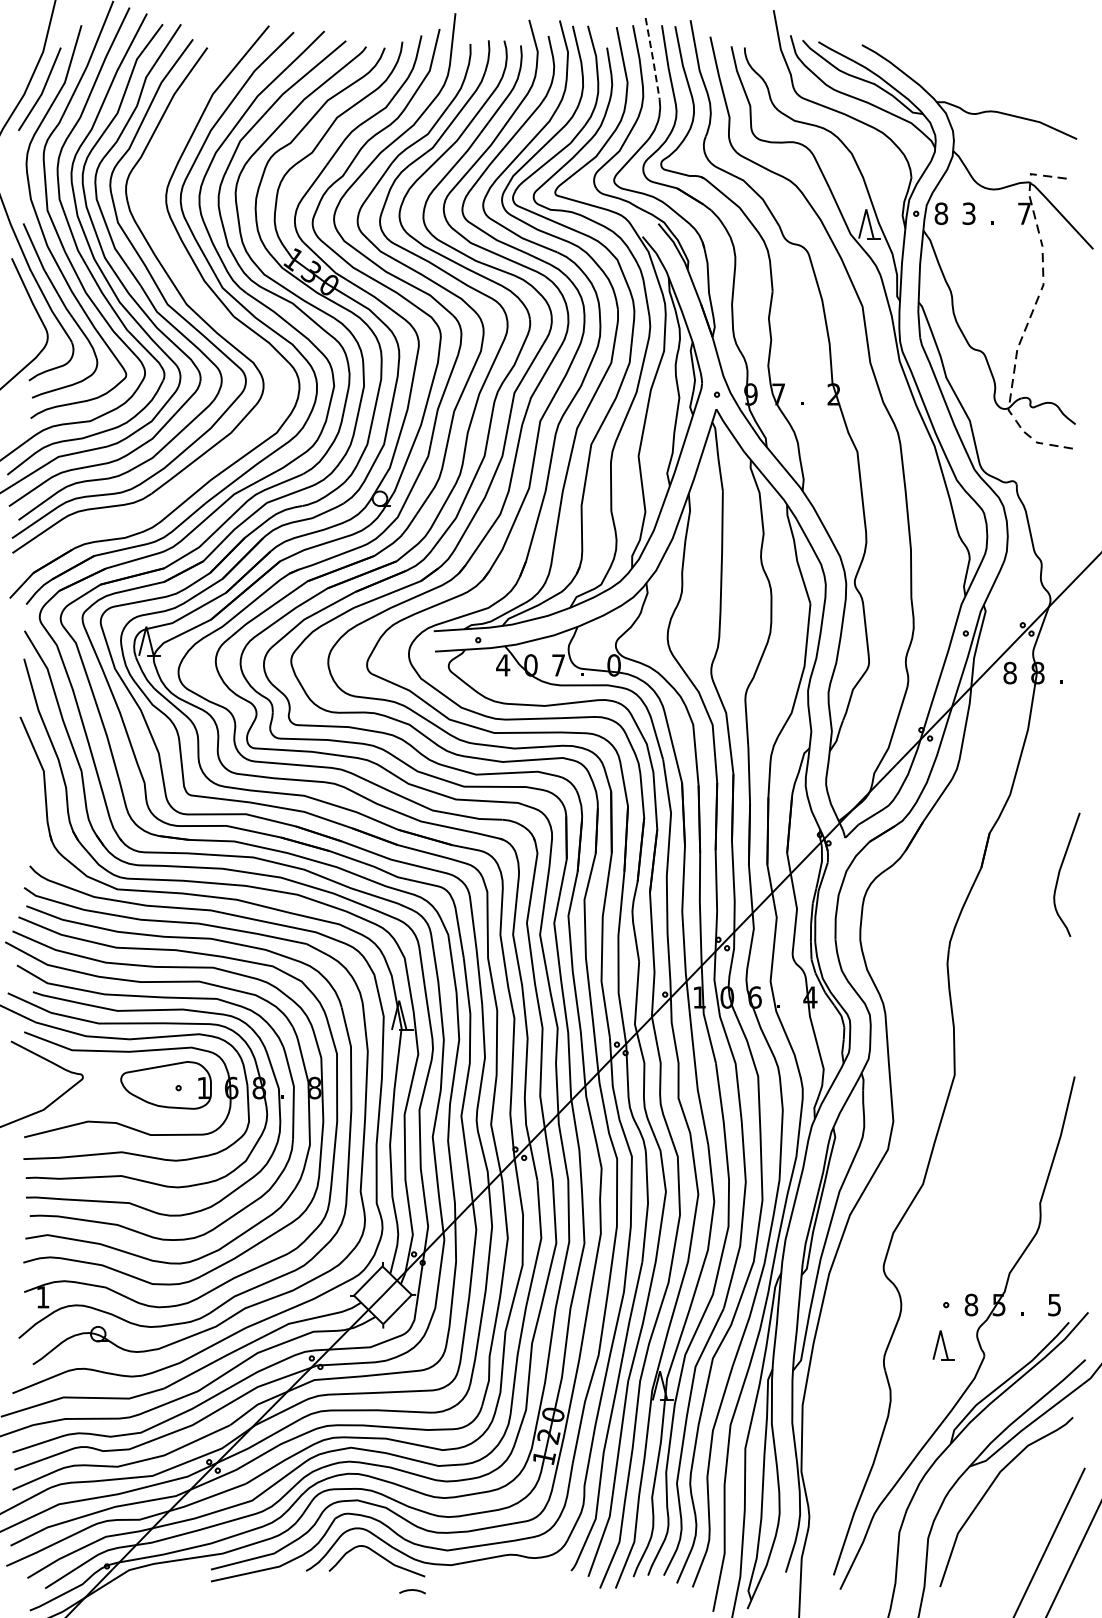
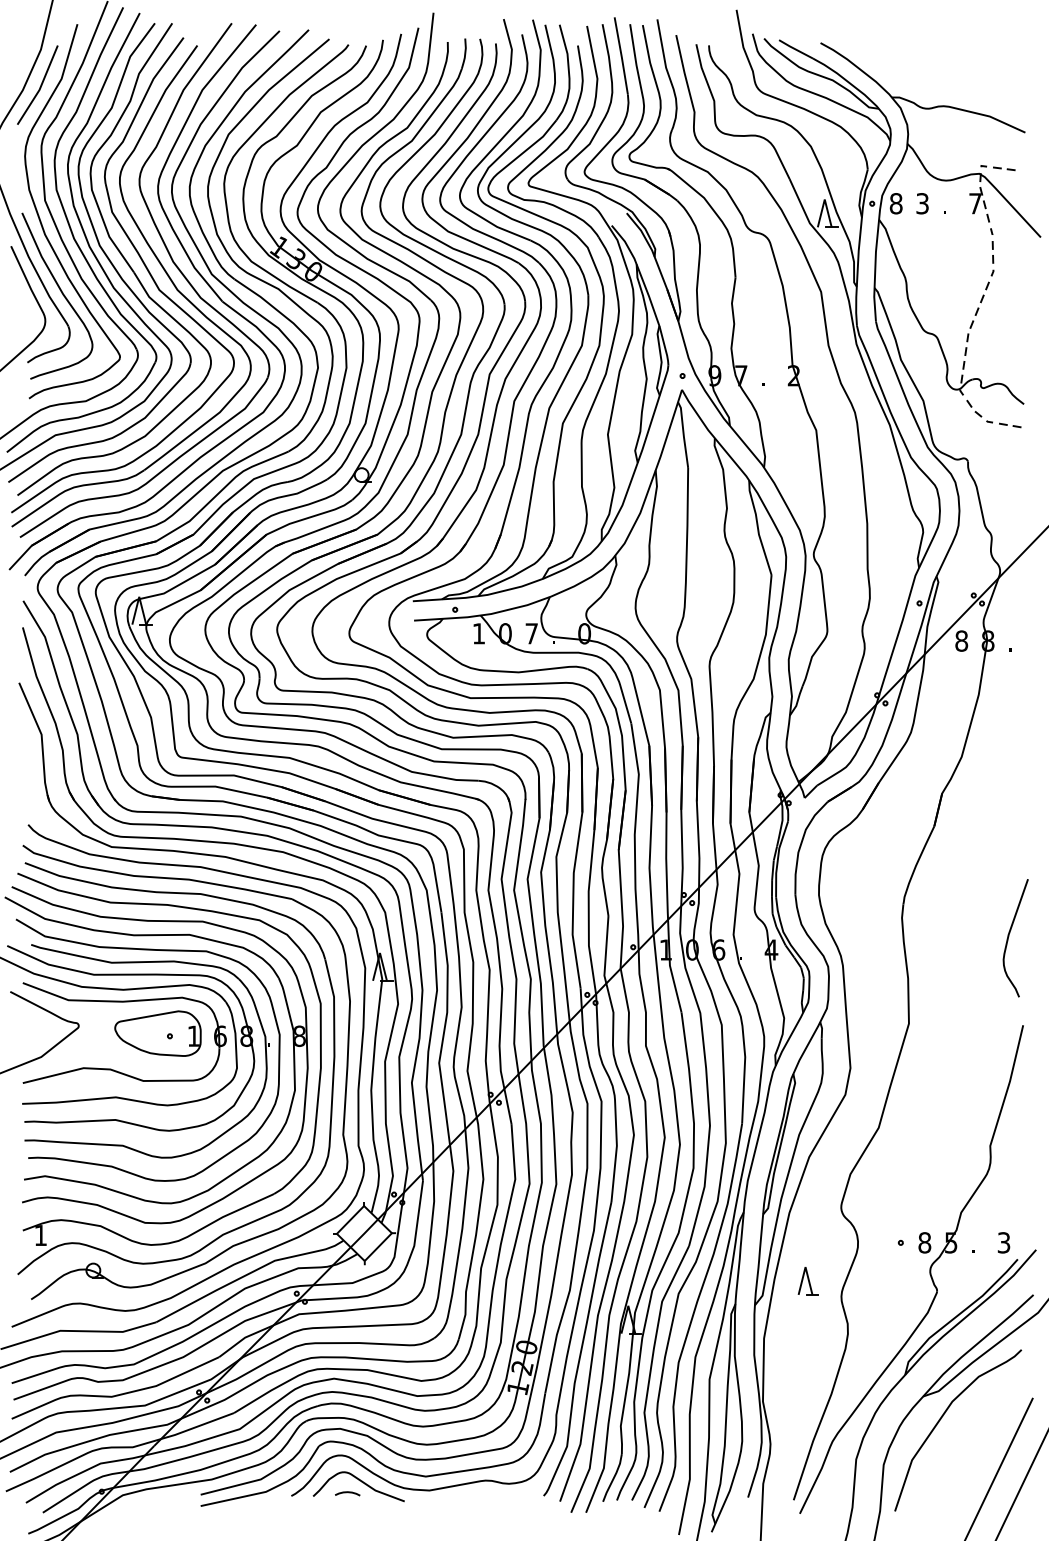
line: (652, 59) -> (621, 56), dashed -> solid
part: (181, 275) -> (172, 262), added
text: (502, 665) -> (478, 633), 4 -> 1
curve: (1060, 873) -> (1009, 936), moved
text: (1055, 1304) -> (1004, 1242), 5 -> 3
part: (942, 1345) -> (807, 1281), moved
curve: (412, 1591) -> (347, 1493), moved

